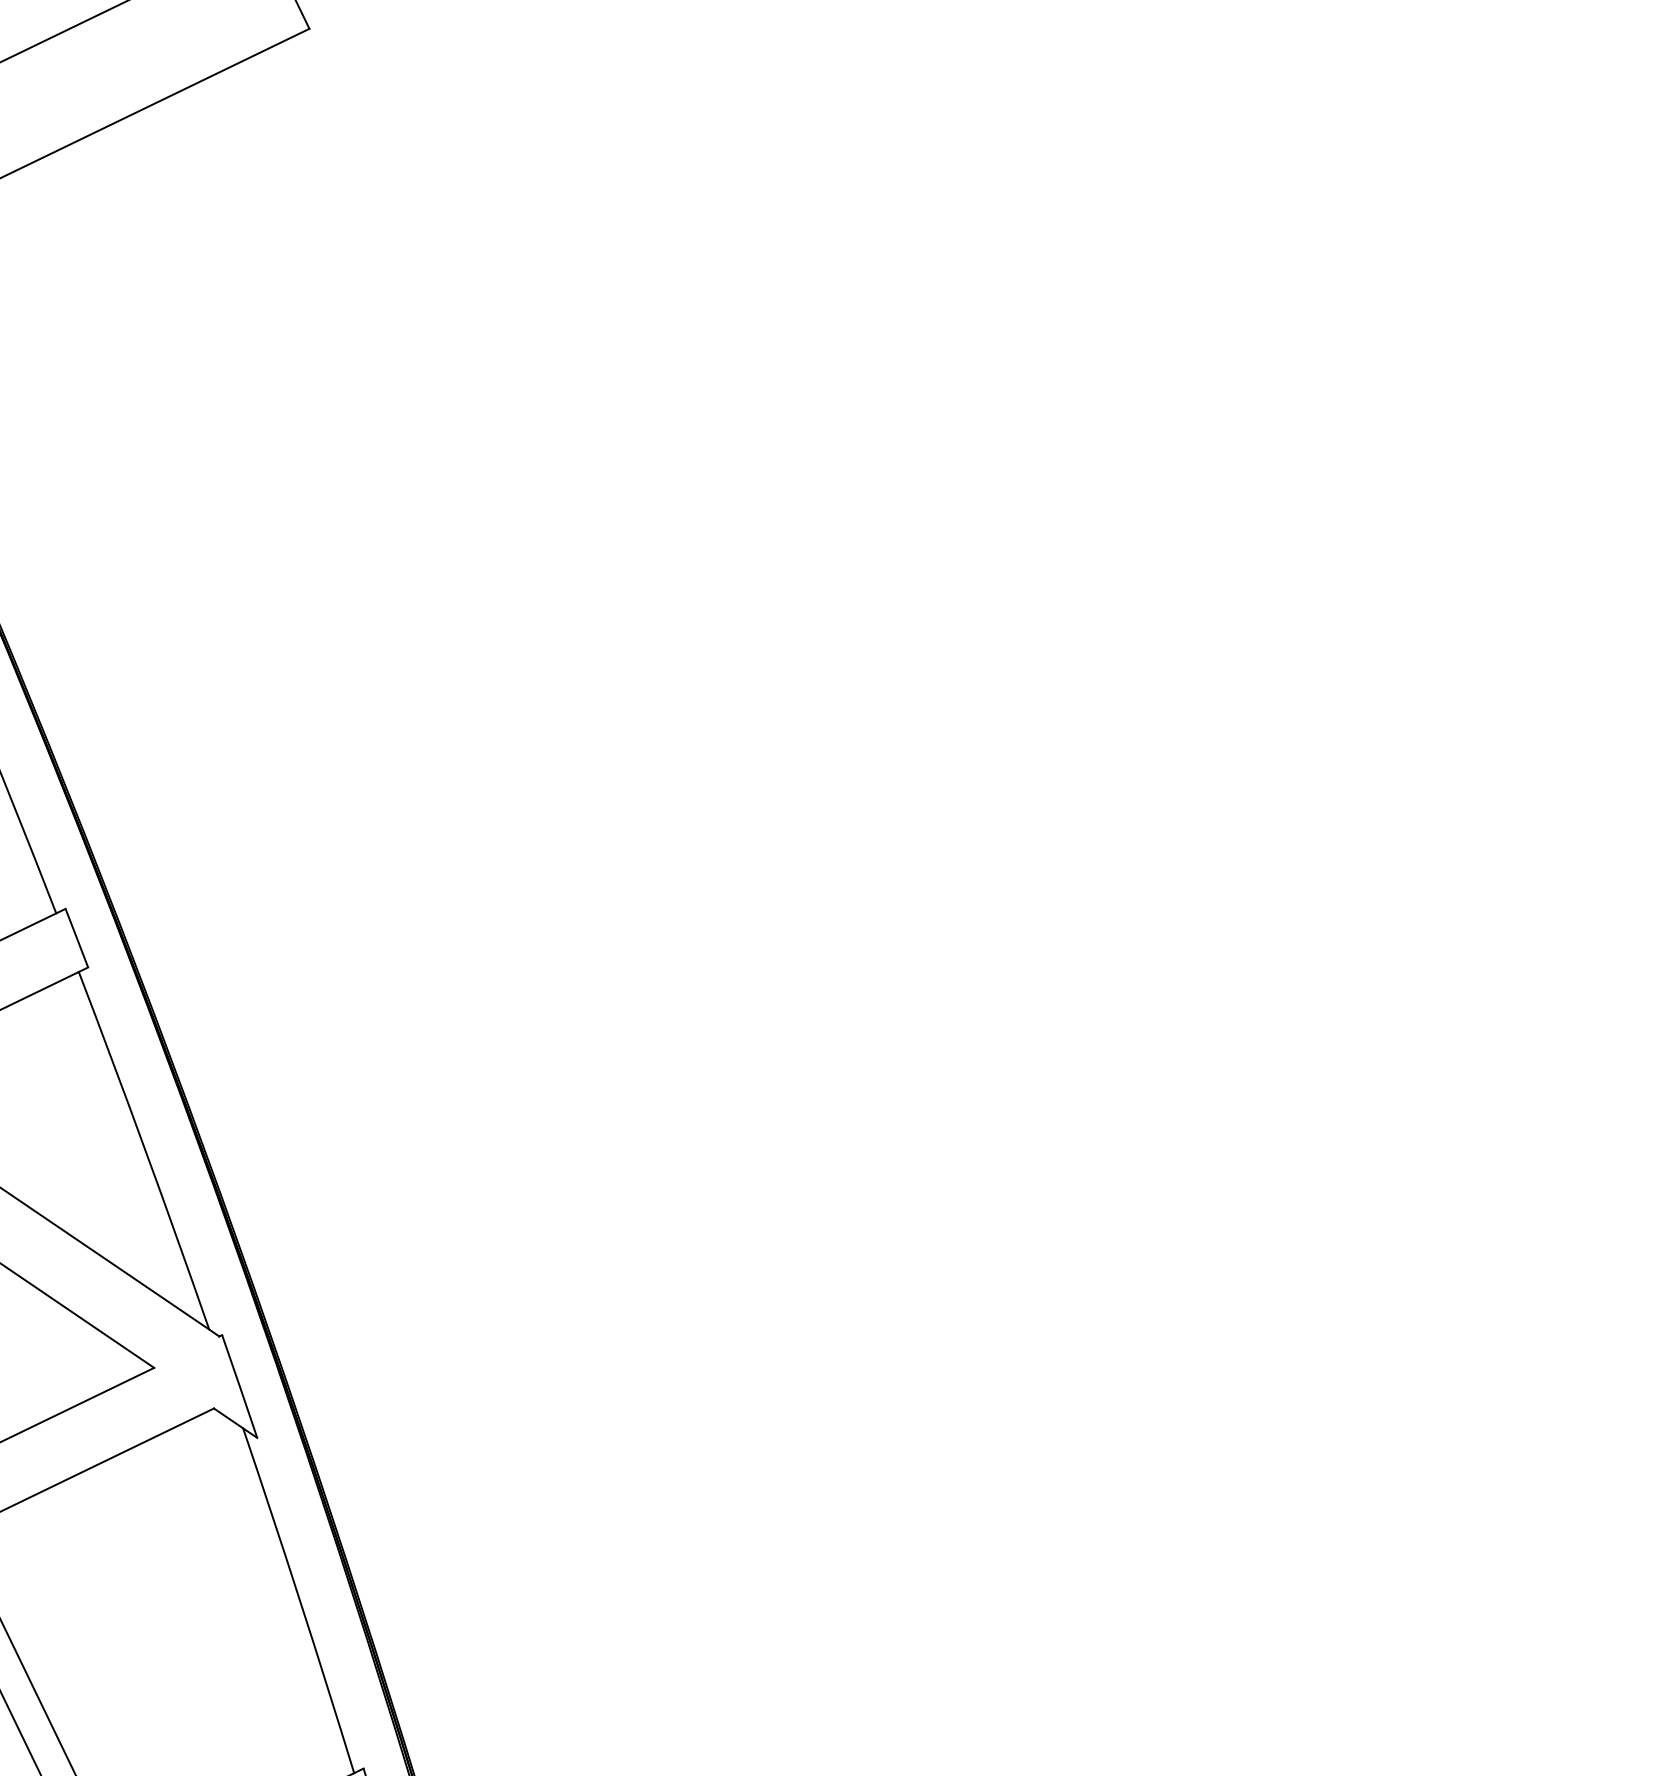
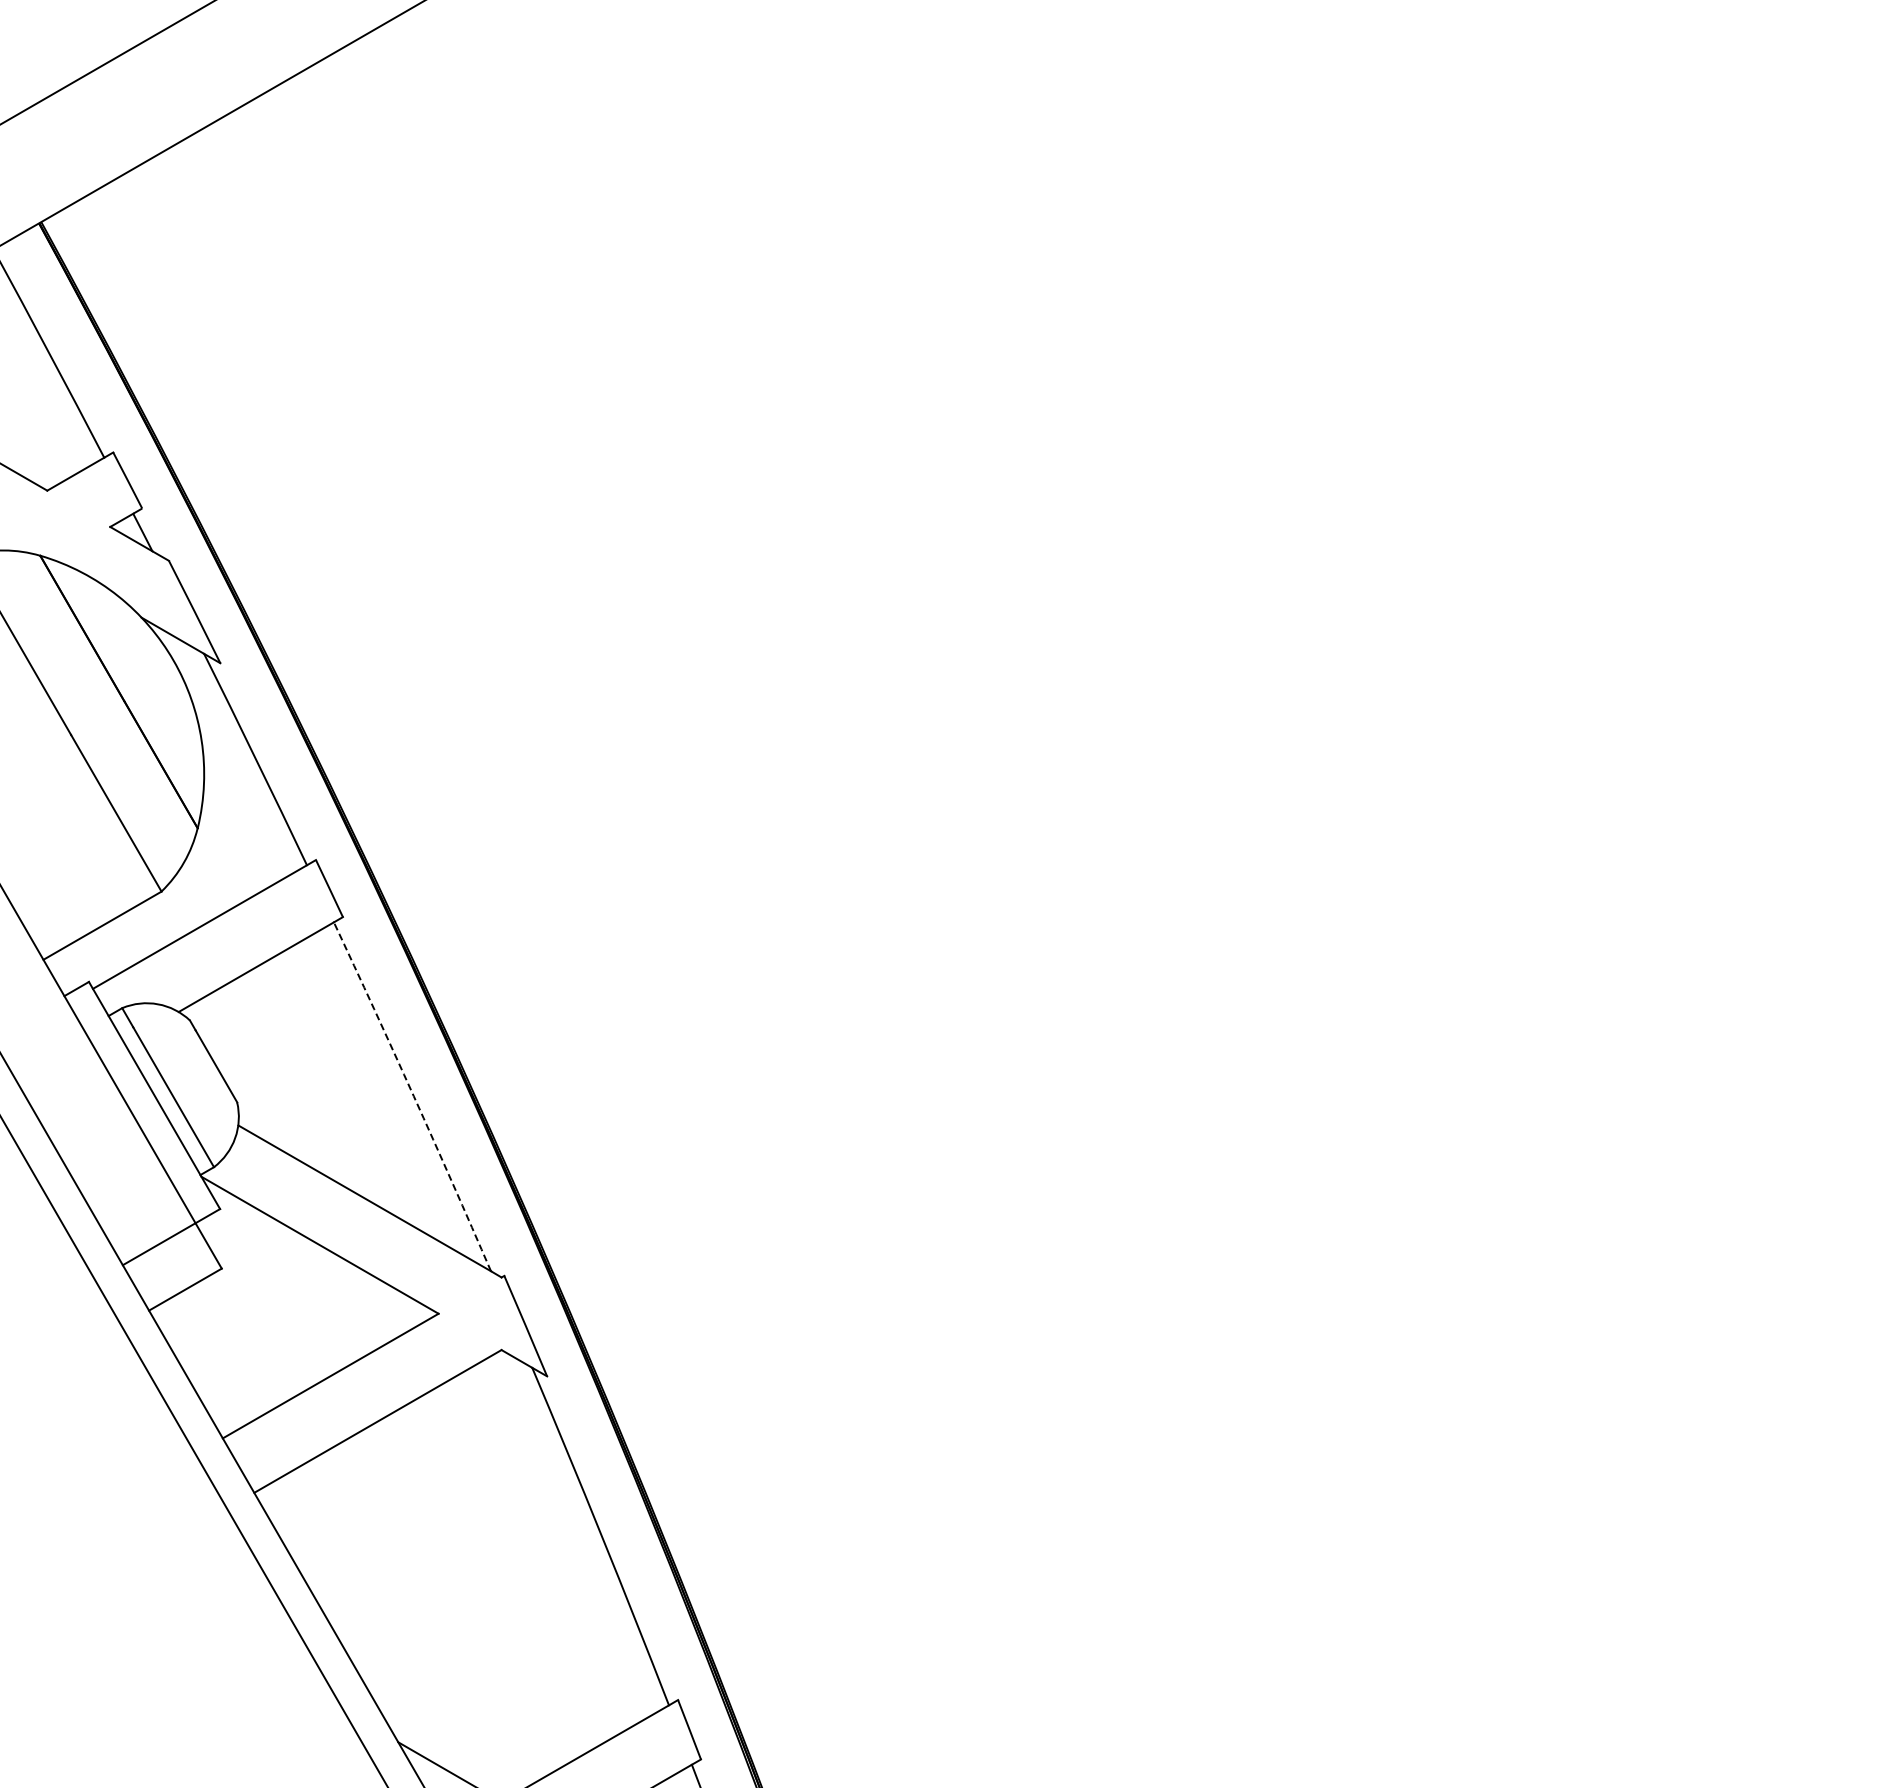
arc: (145, 1150) -> (413, 1096), solid -> dashed

